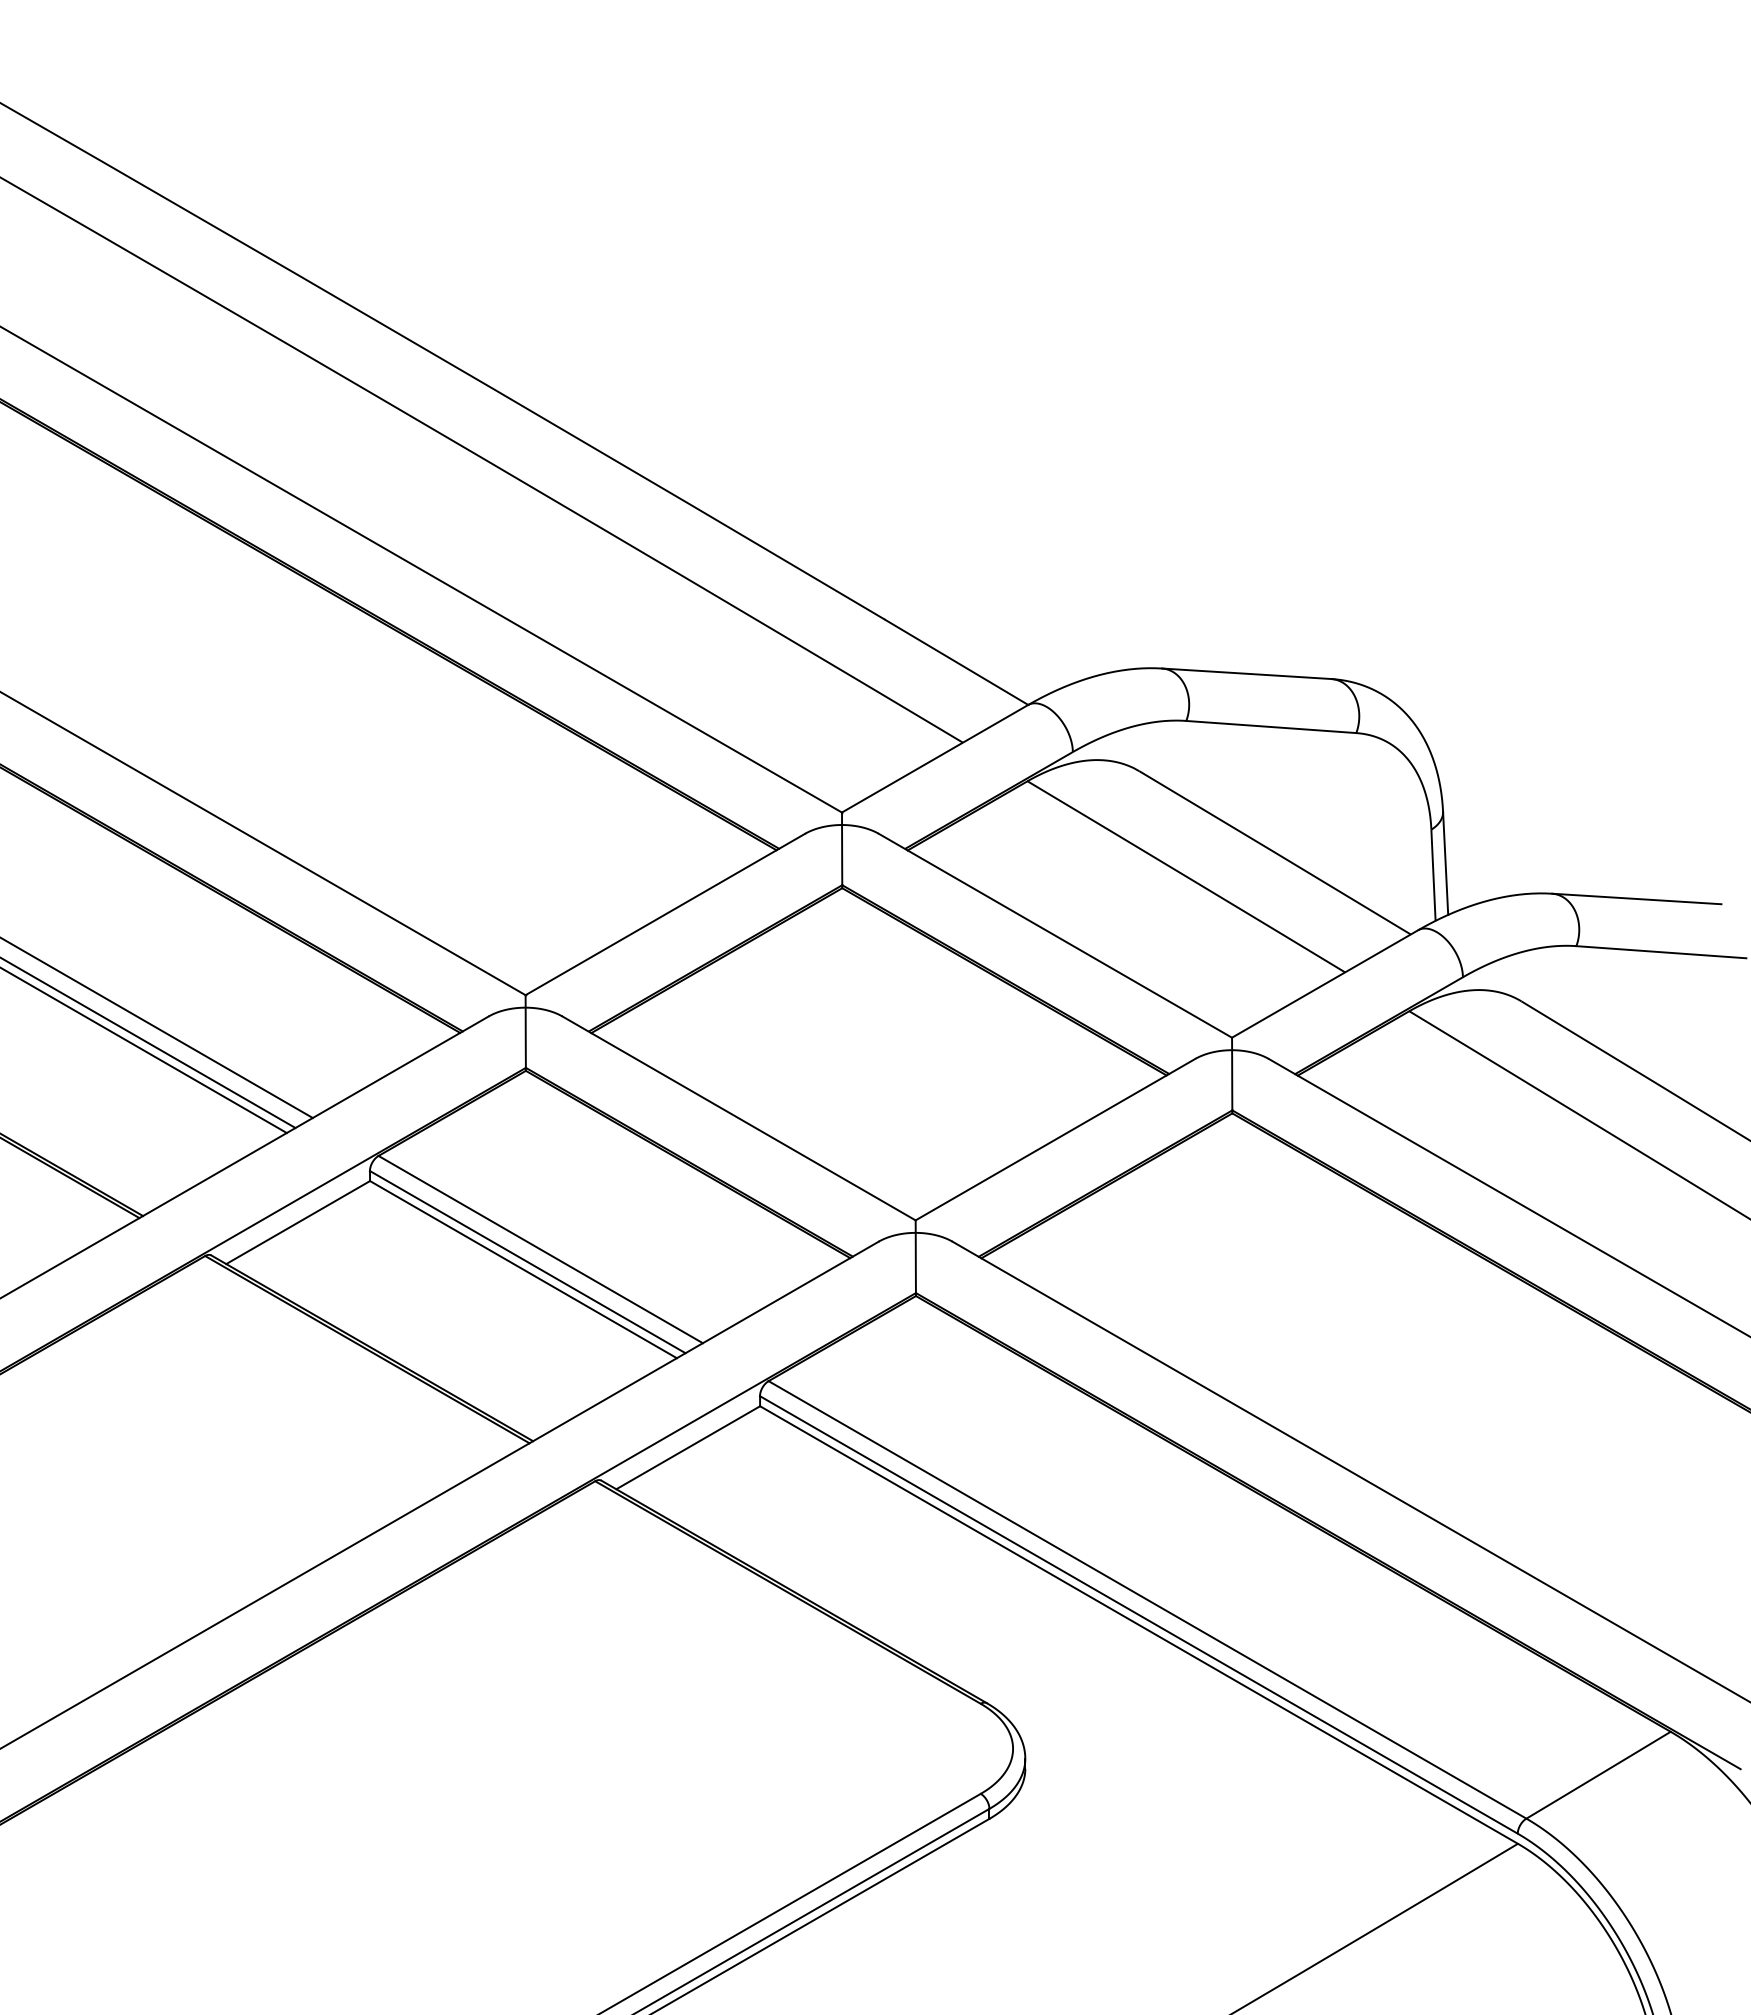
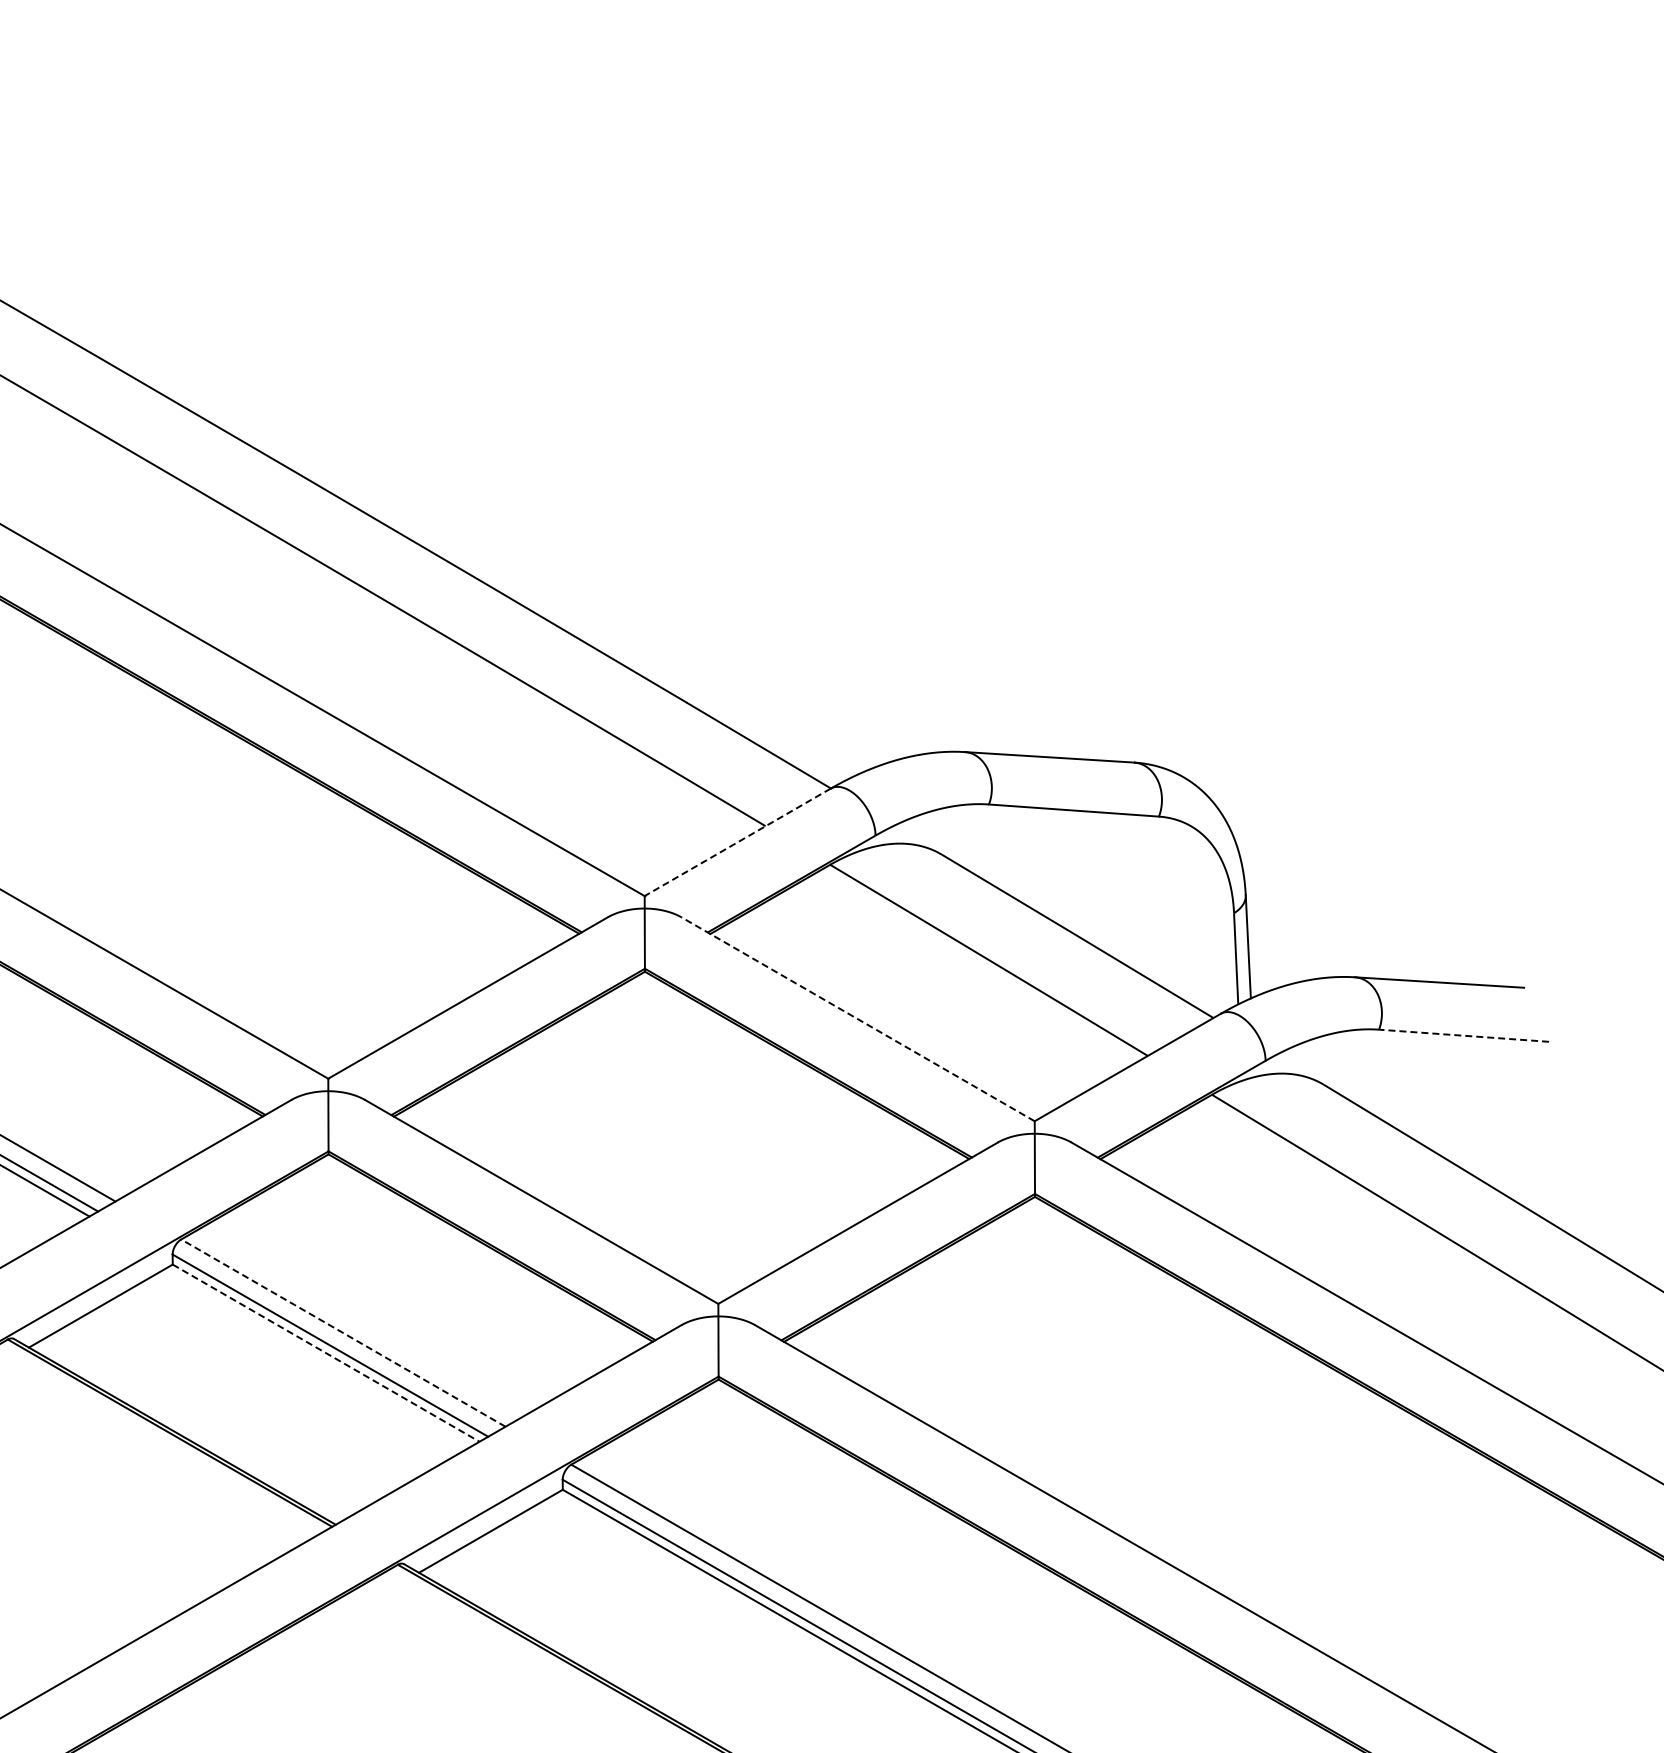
line: (934, 759) -> (737, 843), solid -> dashed
line: (1055, 935) -> (858, 1019), solid -> dashed
line: (1660, 952) -> (1463, 1036), solid -> dashed
line: (540, 1249) -> (343, 1333), solid -> dashed
line: (523, 1269) -> (326, 1353), solid -> dashed

